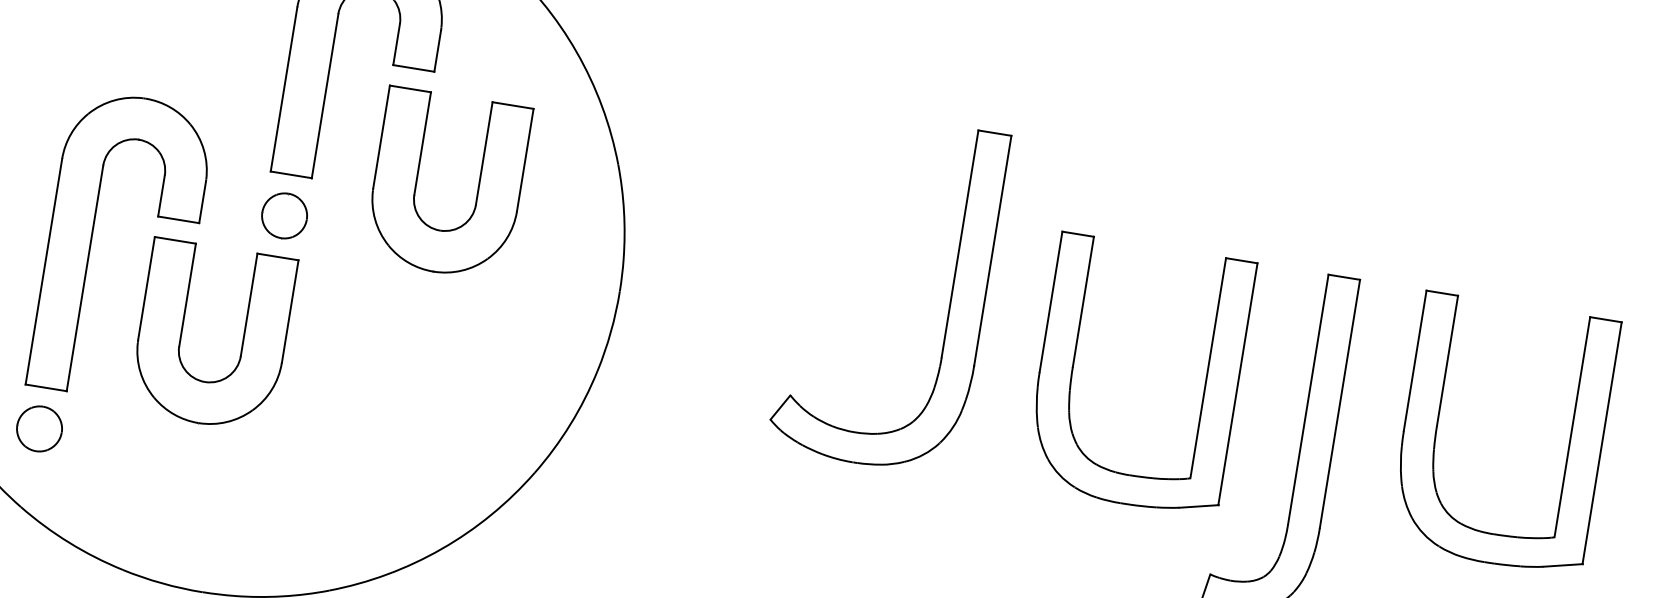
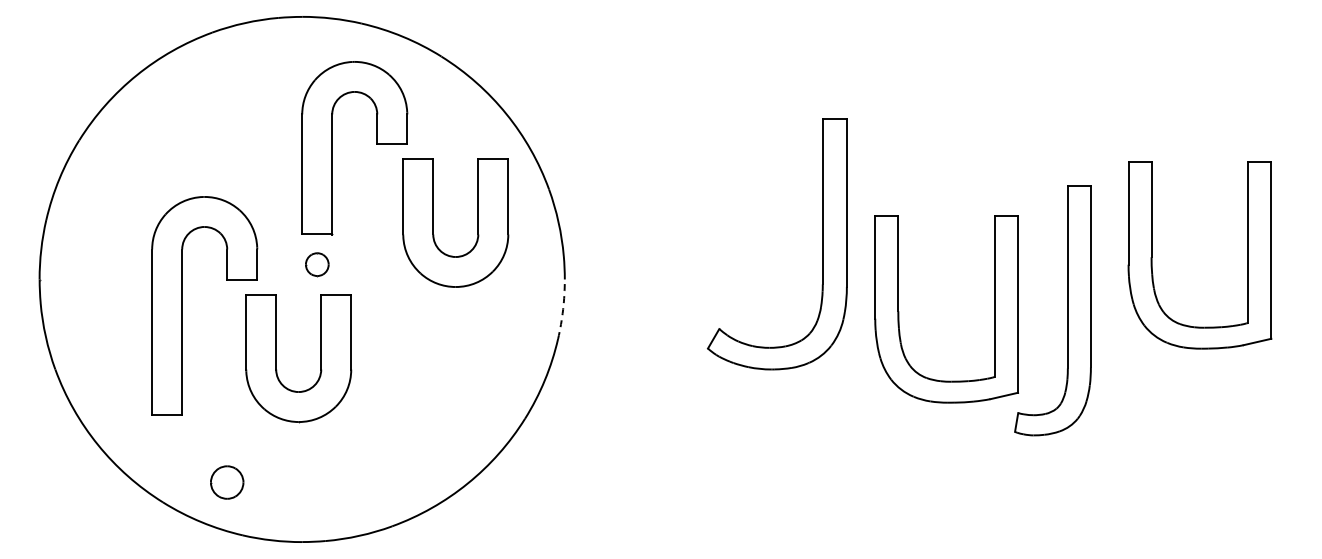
part: (417, 178) -> (433, 222), moved
part: (284, 215) -> (317, 264), size x0.7
part: (950, 302) -> (822, 244), moved
part: (182, 331) -> (276, 358), moved
arc: (611, 332) -> (563, 309), solid -> dashed
part: (1074, 367) -> (899, 311), moved
part: (1438, 423) -> (1152, 255), moved
part: (39, 428) -> (227, 482), moved

